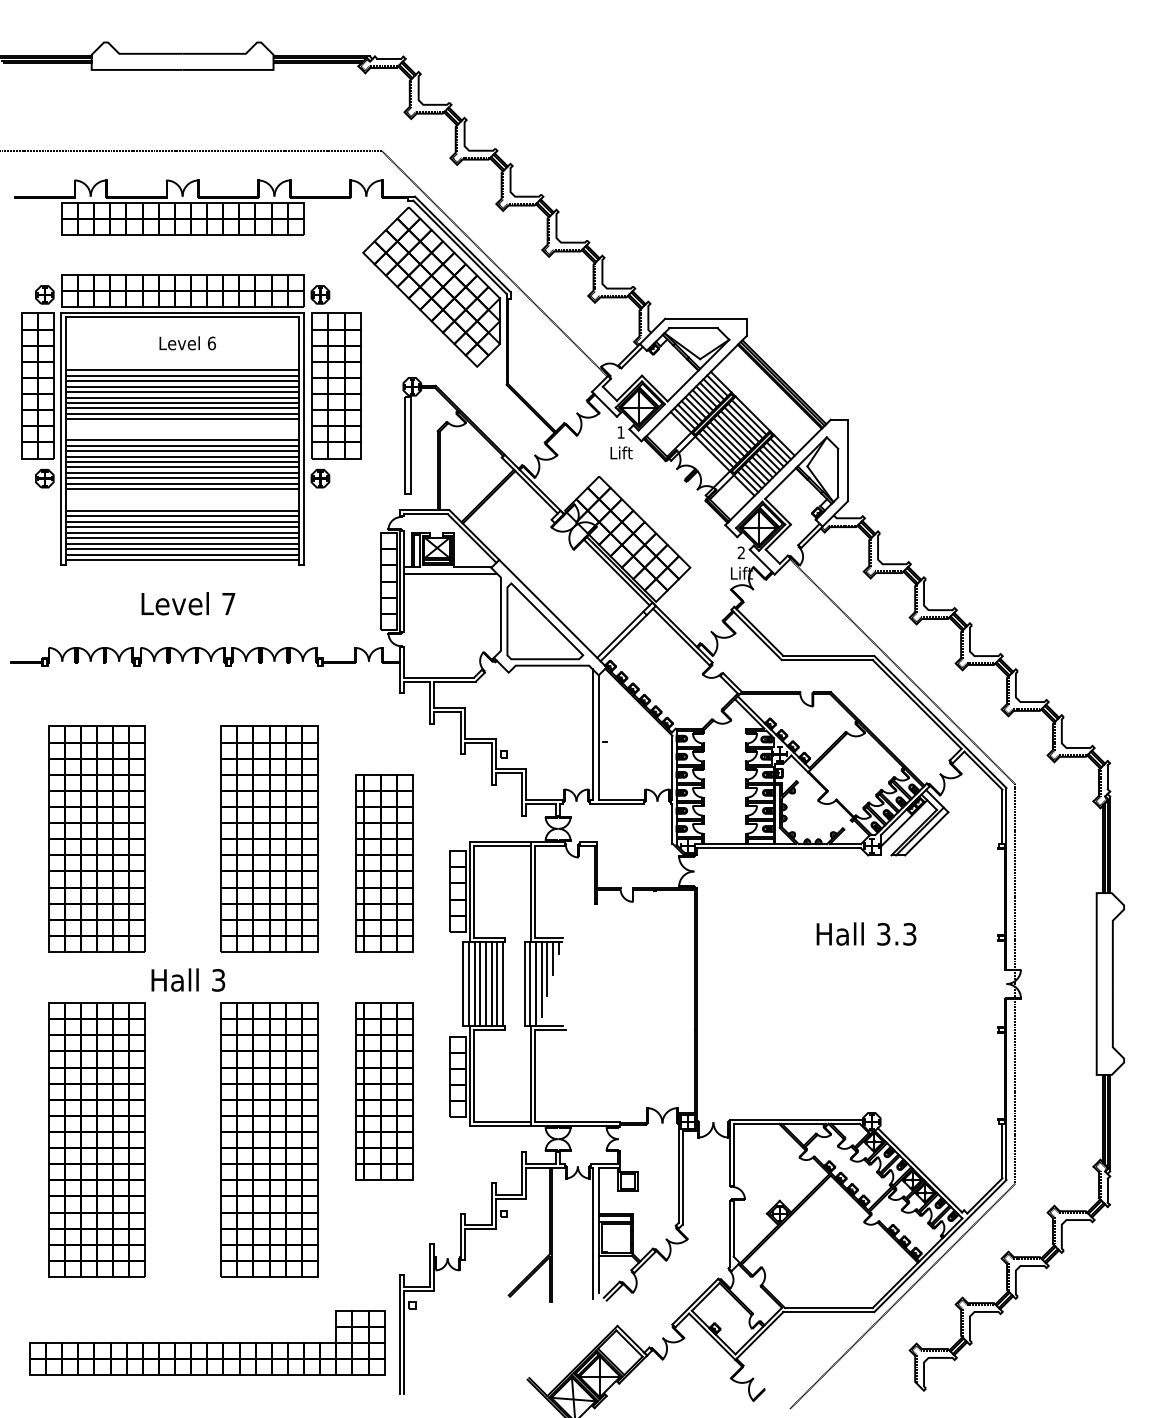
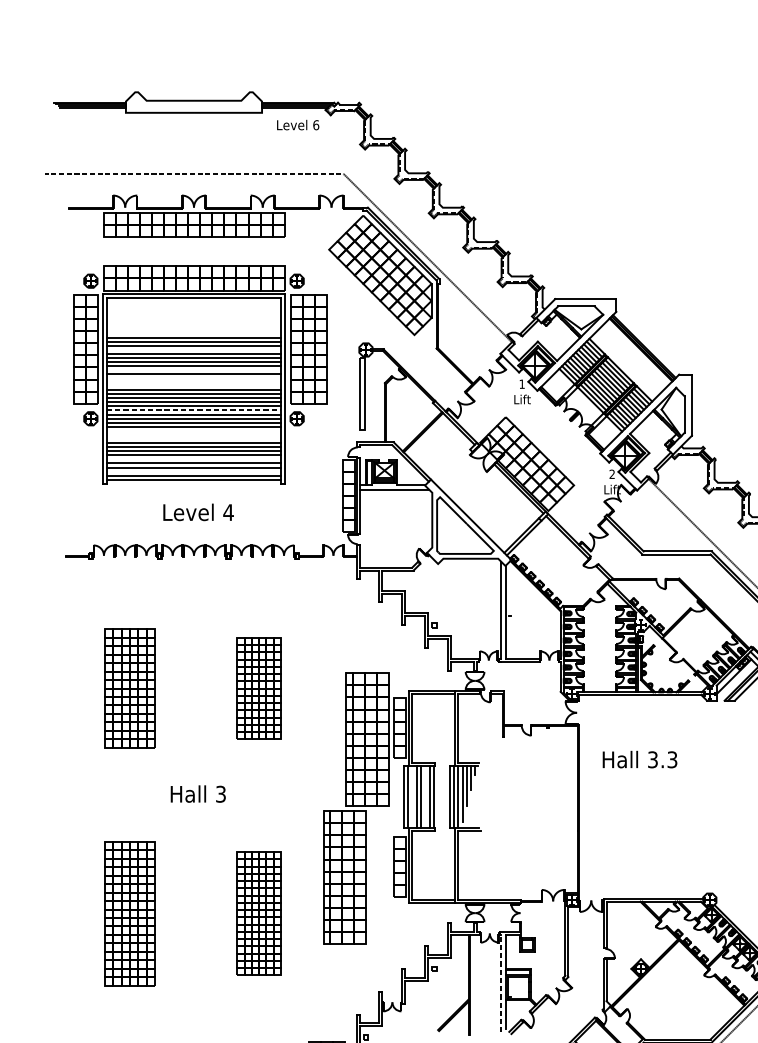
text: (187, 343) -> (297, 125), moved
line: (182, 386) -> (193, 349), removed
line: (182, 413) -> (193, 369), removed
line: (183, 467) -> (194, 410), solid -> dashed
line: (182, 532) -> (193, 459), removed
line: (182, 549) -> (193, 471), removed
text: (228, 604) -> (228, 512), 7 -> 4
part: (96, 838) -> (129, 688), size x0.7
part: (269, 838) -> (259, 688), size x0.6
part: (384, 863) -> (367, 739), moved
text: (866, 933) -> (640, 759), moved
line: (474, 983) -> (412, 796), removed
line: (491, 983) -> (425, 796), removed
part: (96, 1139) -> (129, 913), size x0.7
part: (269, 1139) -> (259, 913), size x0.6
line: (592, 1232) -> (500, 983), solid -> dashed

